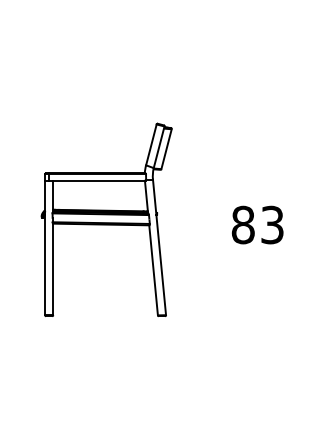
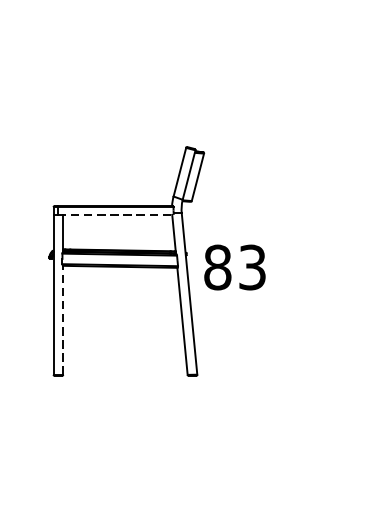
line: (97, 180) -> (115, 214), solid -> dashed
text: (257, 224) -> (234, 266), moved
line: (53, 269) -> (63, 320), solid -> dashed

